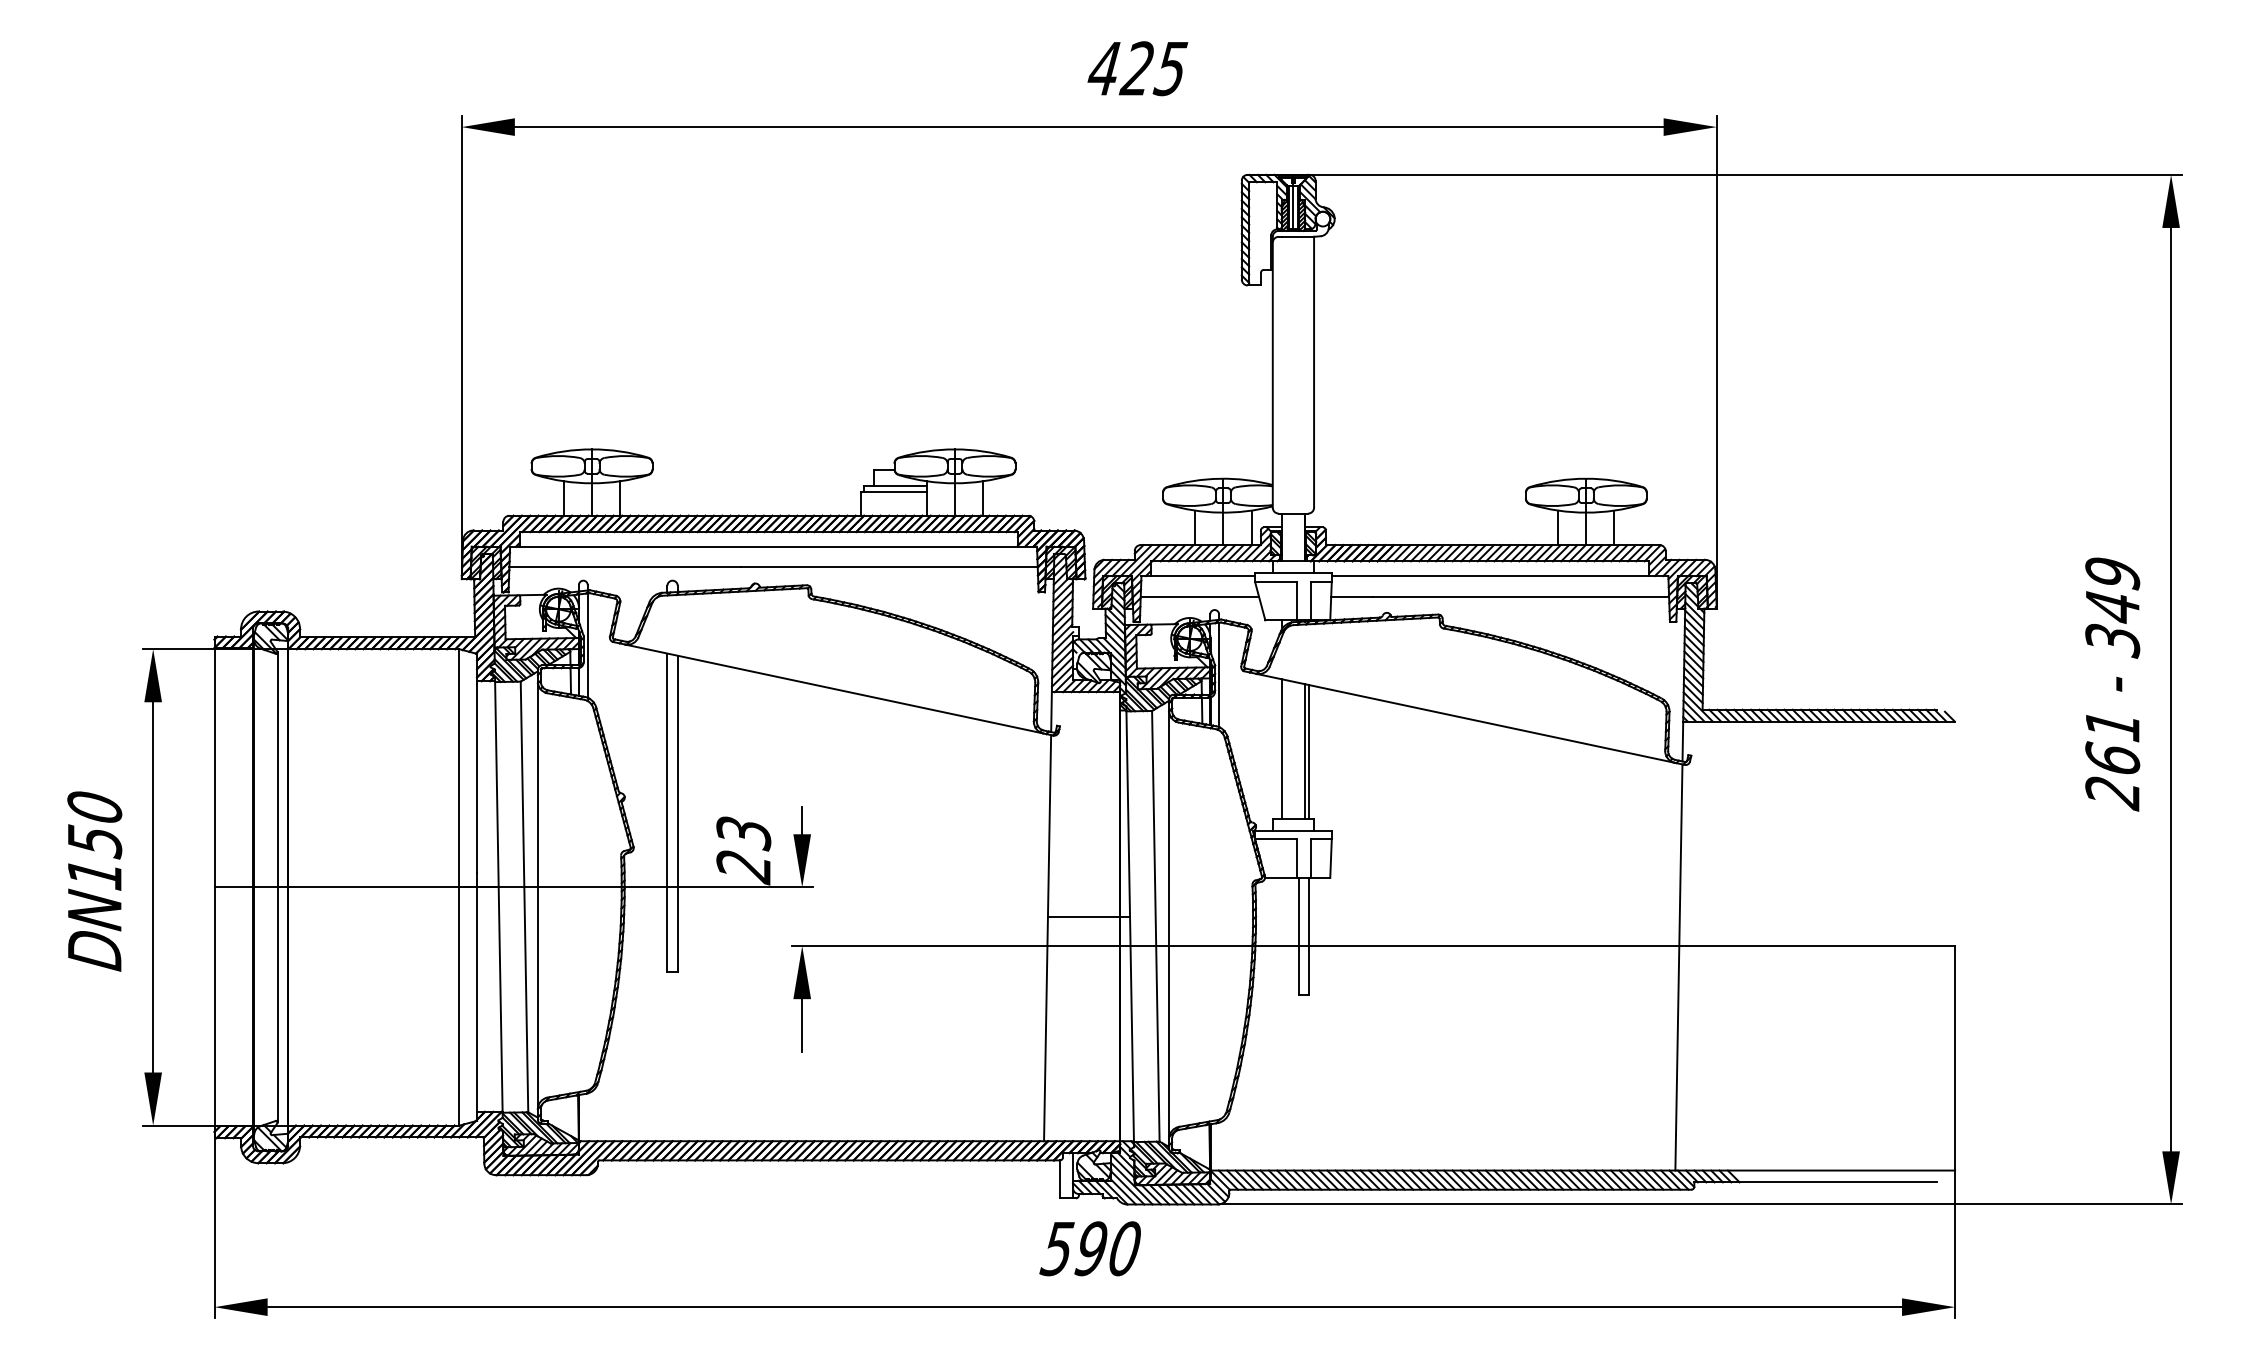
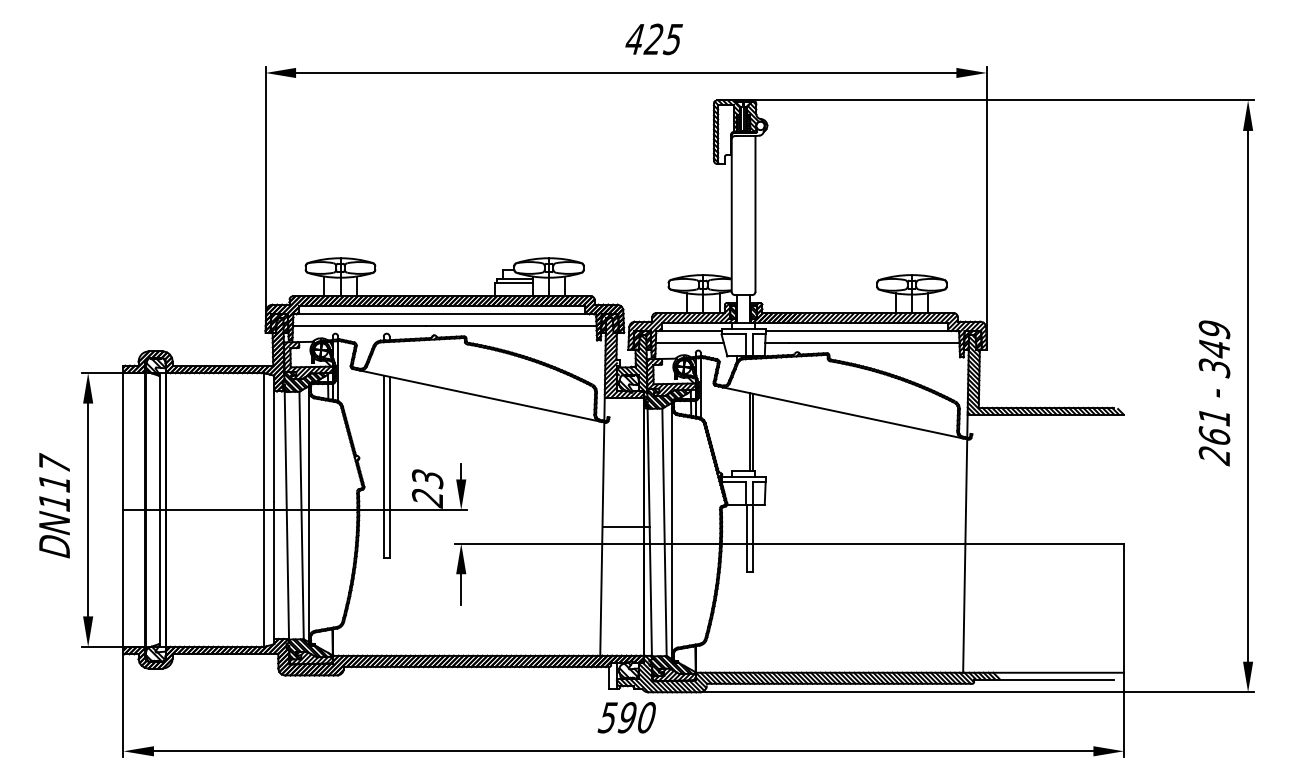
line: (1281, 749) -> (736, 430), removed
text: (94, 822) -> (54, 472), DN150 -> DN117

